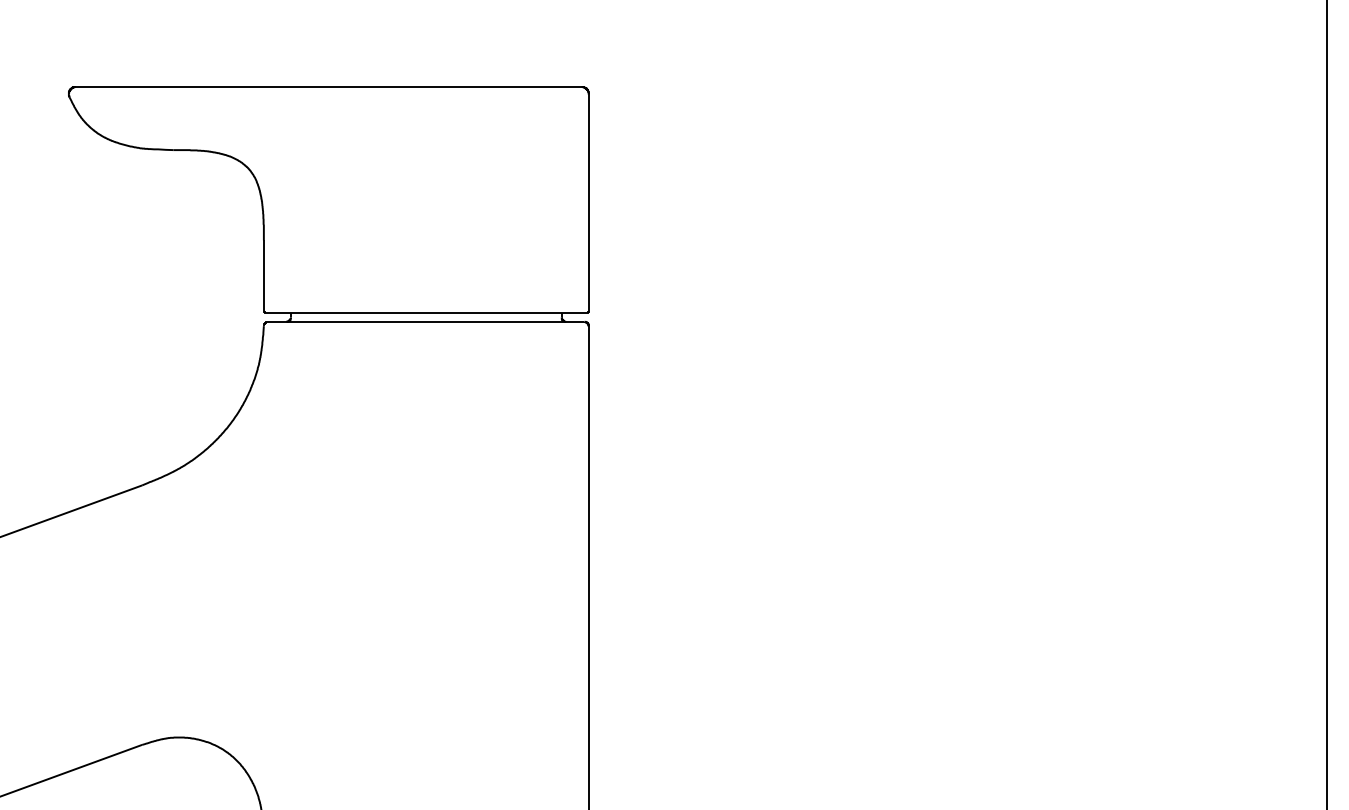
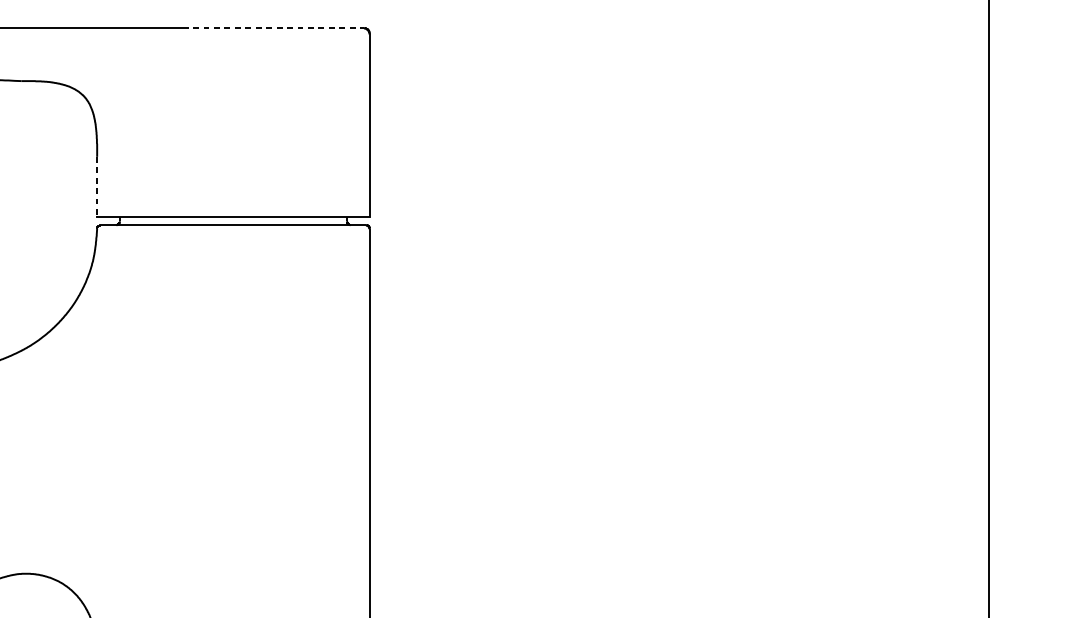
line: (473, 86) -> (272, 27), solid -> dashed
line: (263, 276) -> (96, 187), solid -> dashed

